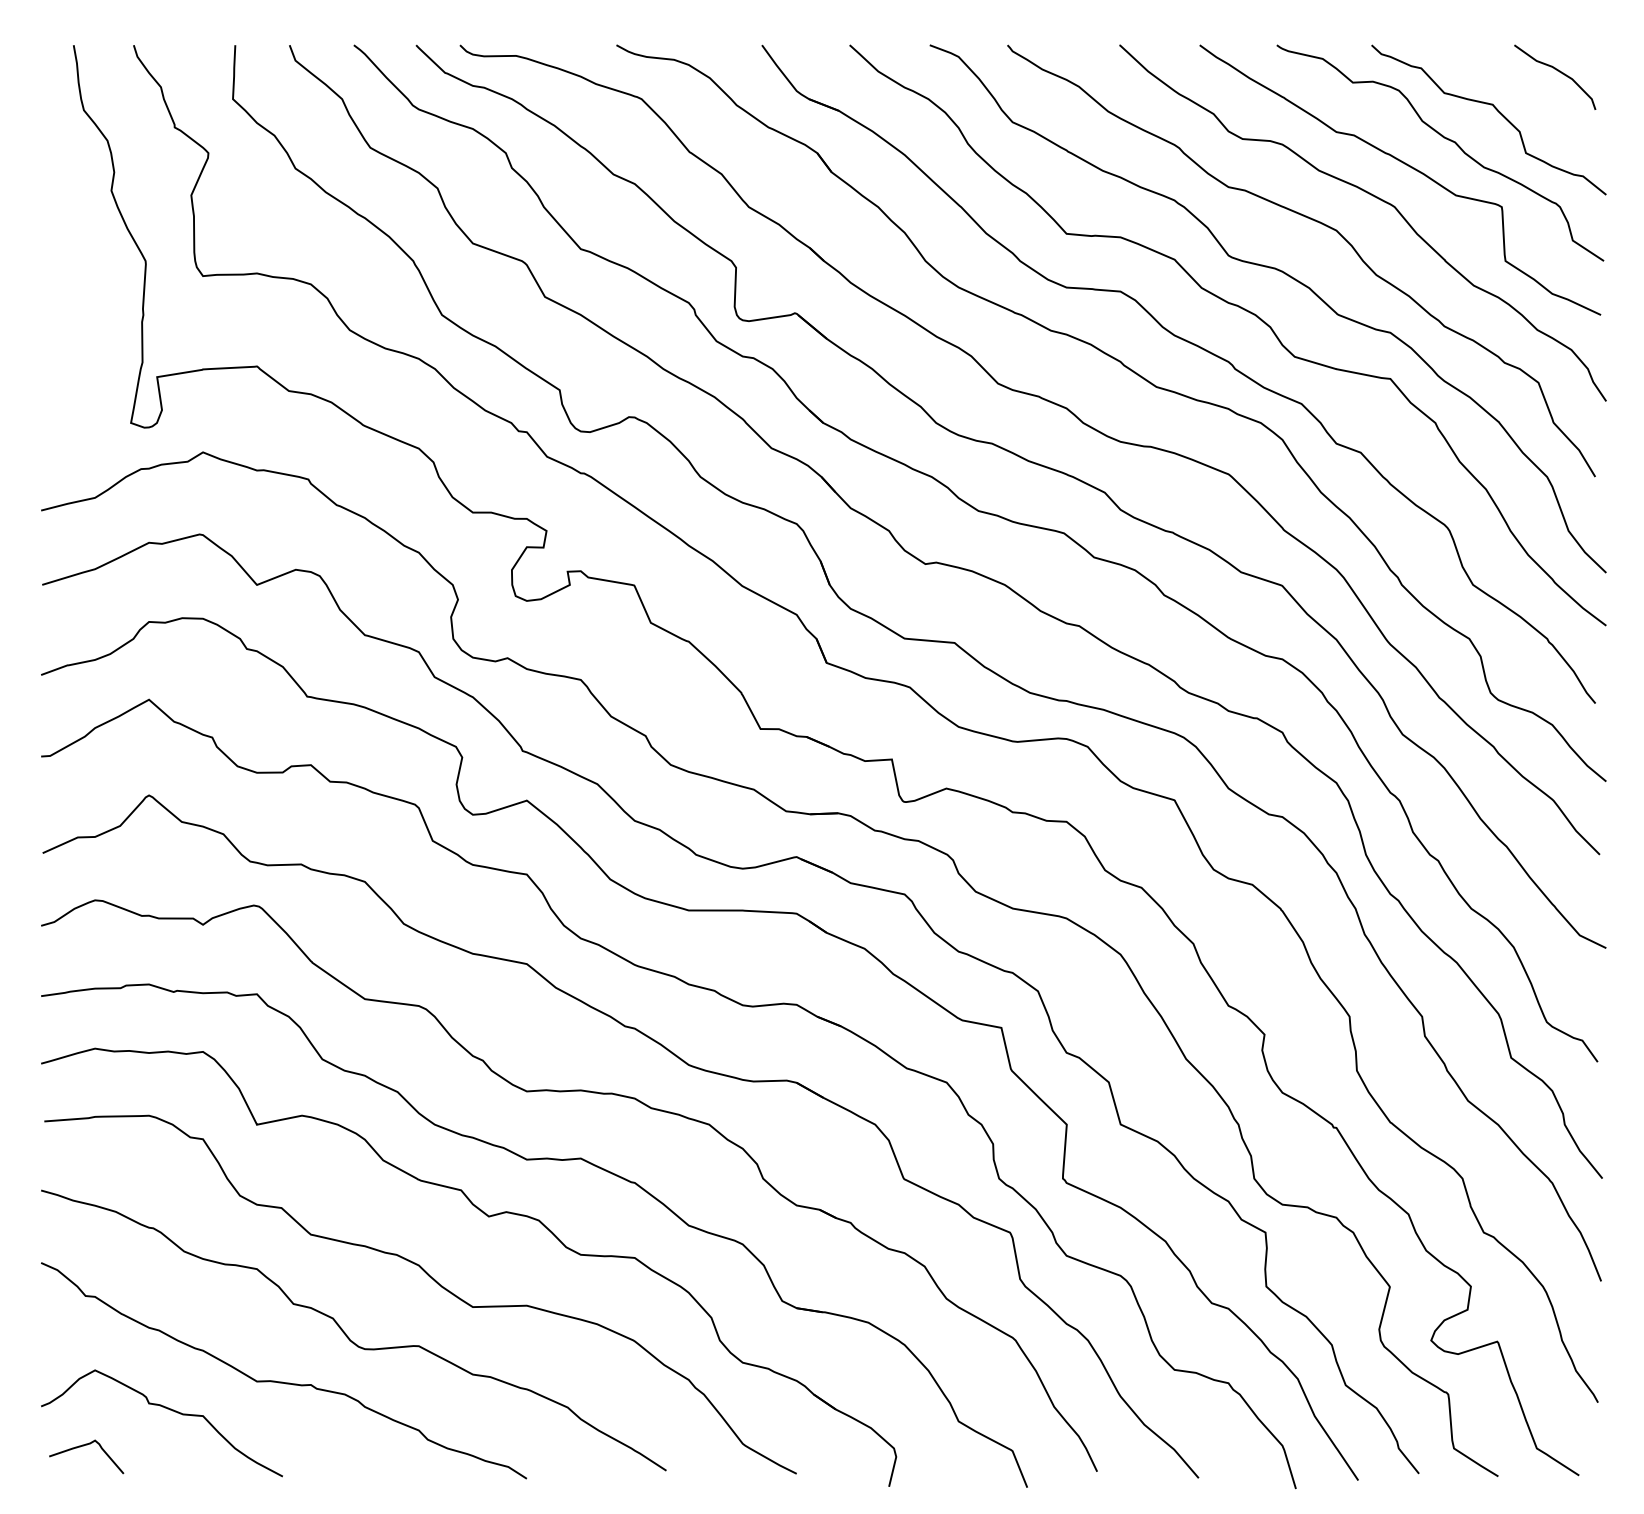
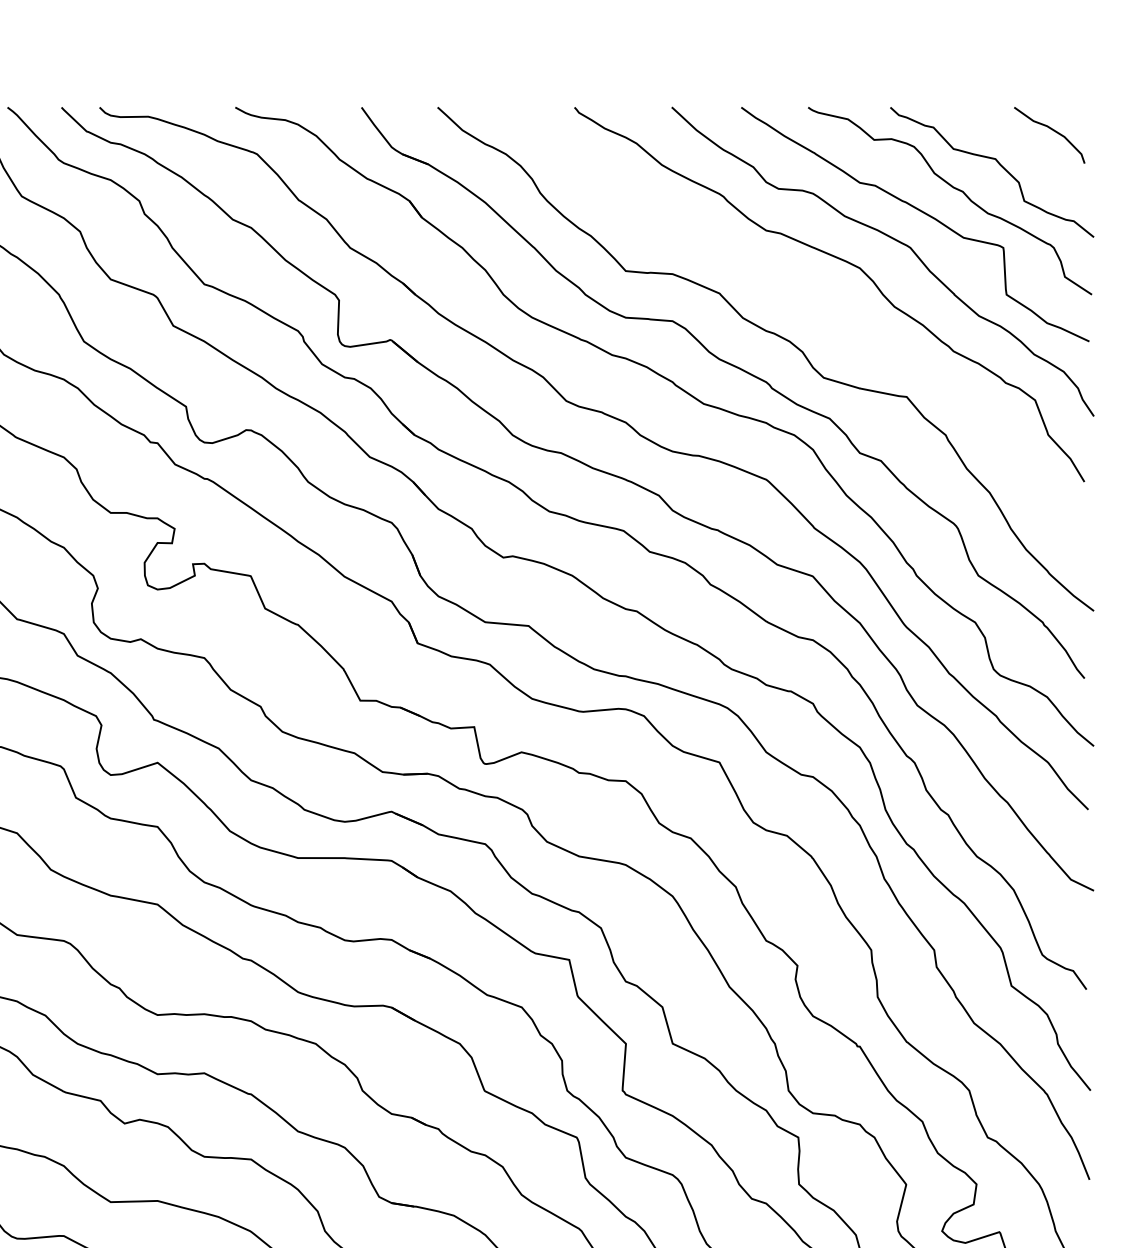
curve: (1289, 277) -> (819, 308), removed

